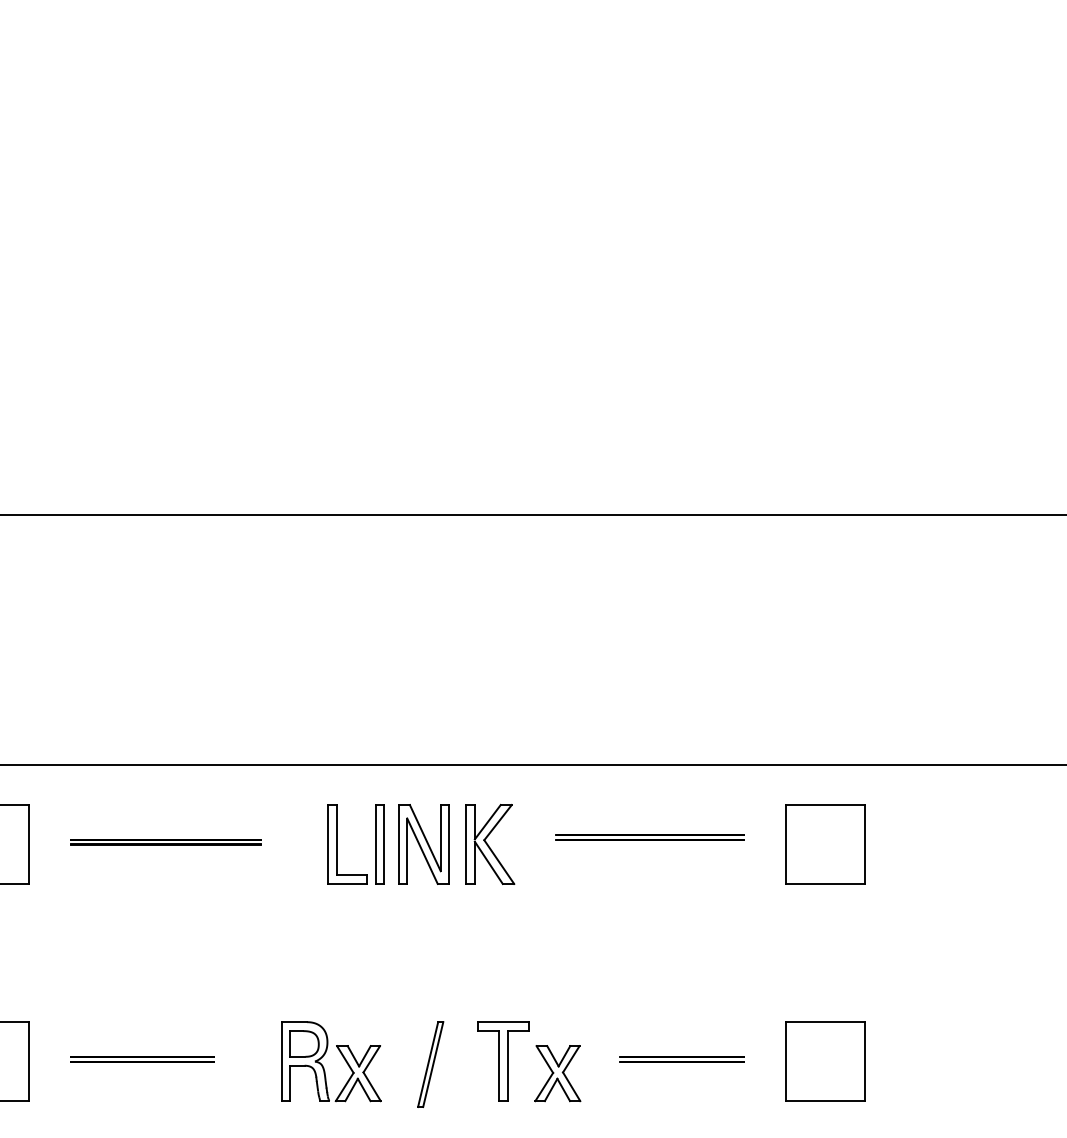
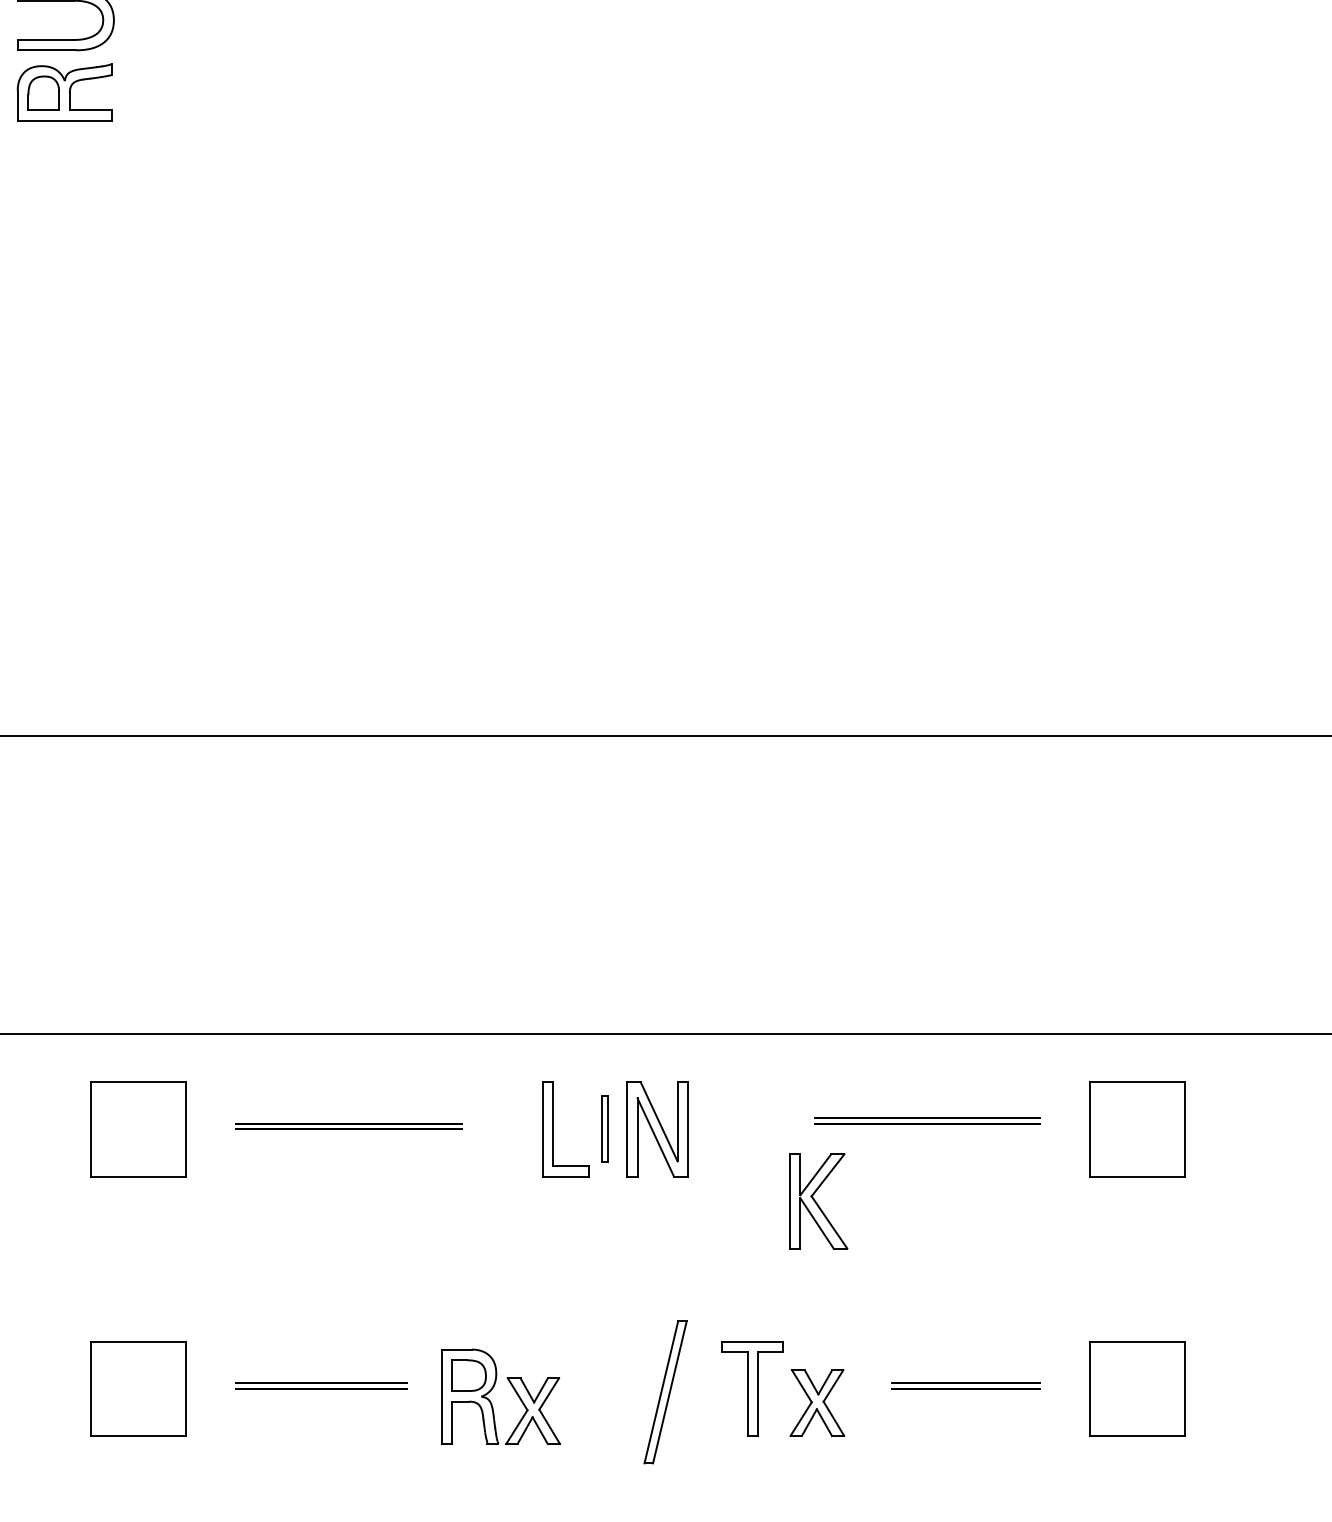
part: (379, 844) -> (604, 1129), size x0.7
part: (490, 844) -> (818, 1201), moved
part: (323, 1057) -> (491, 1391), moved
part: (430, 1063) -> (665, 1391), size x1.4

